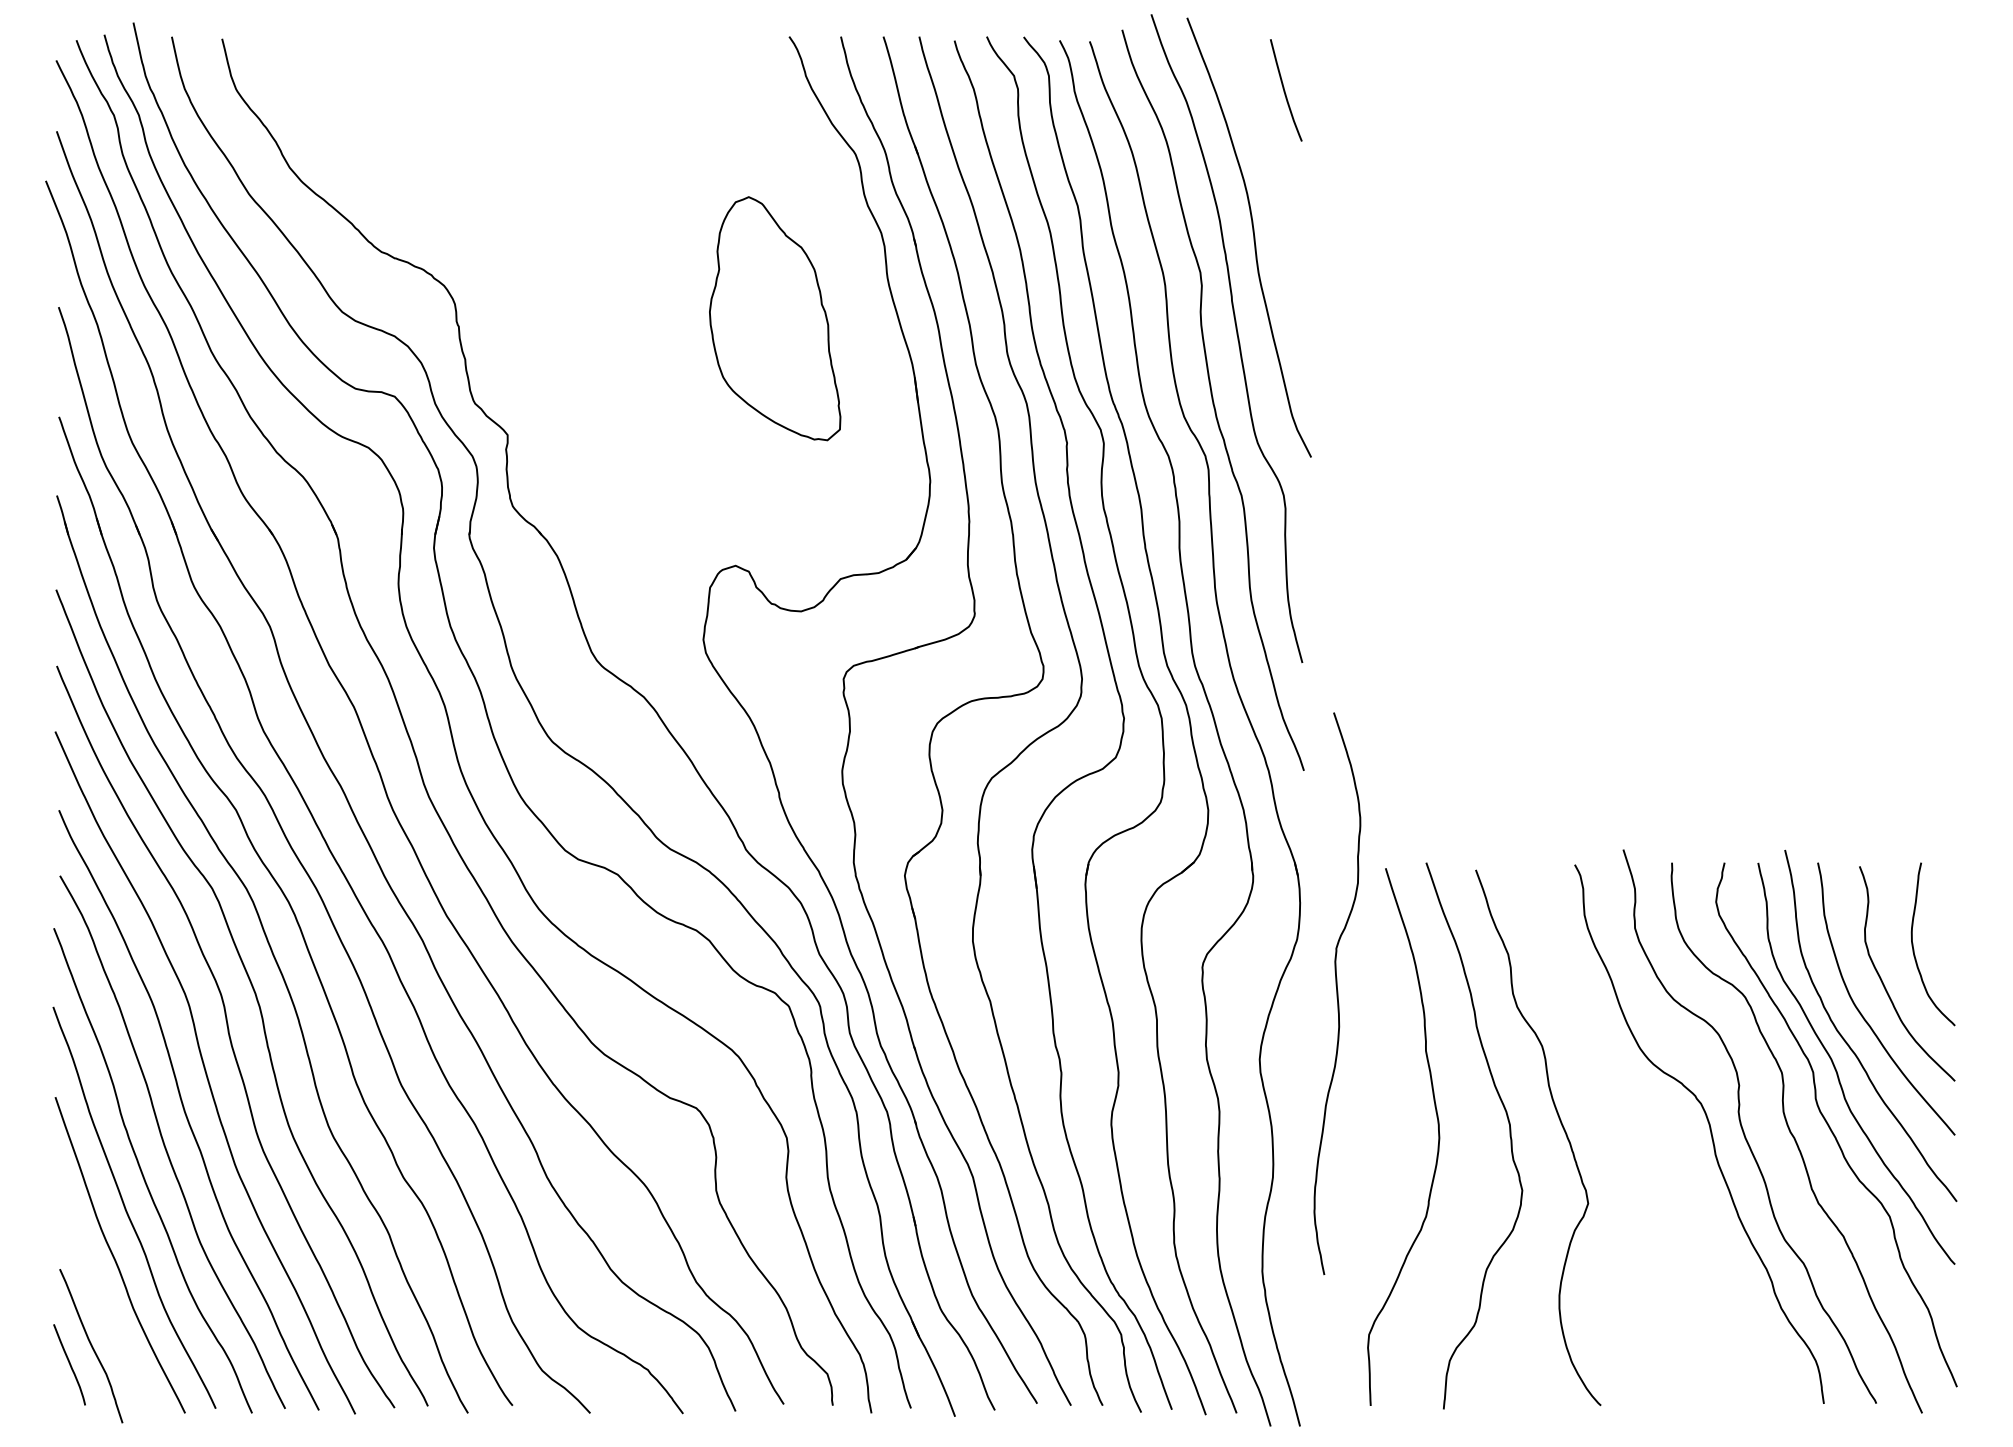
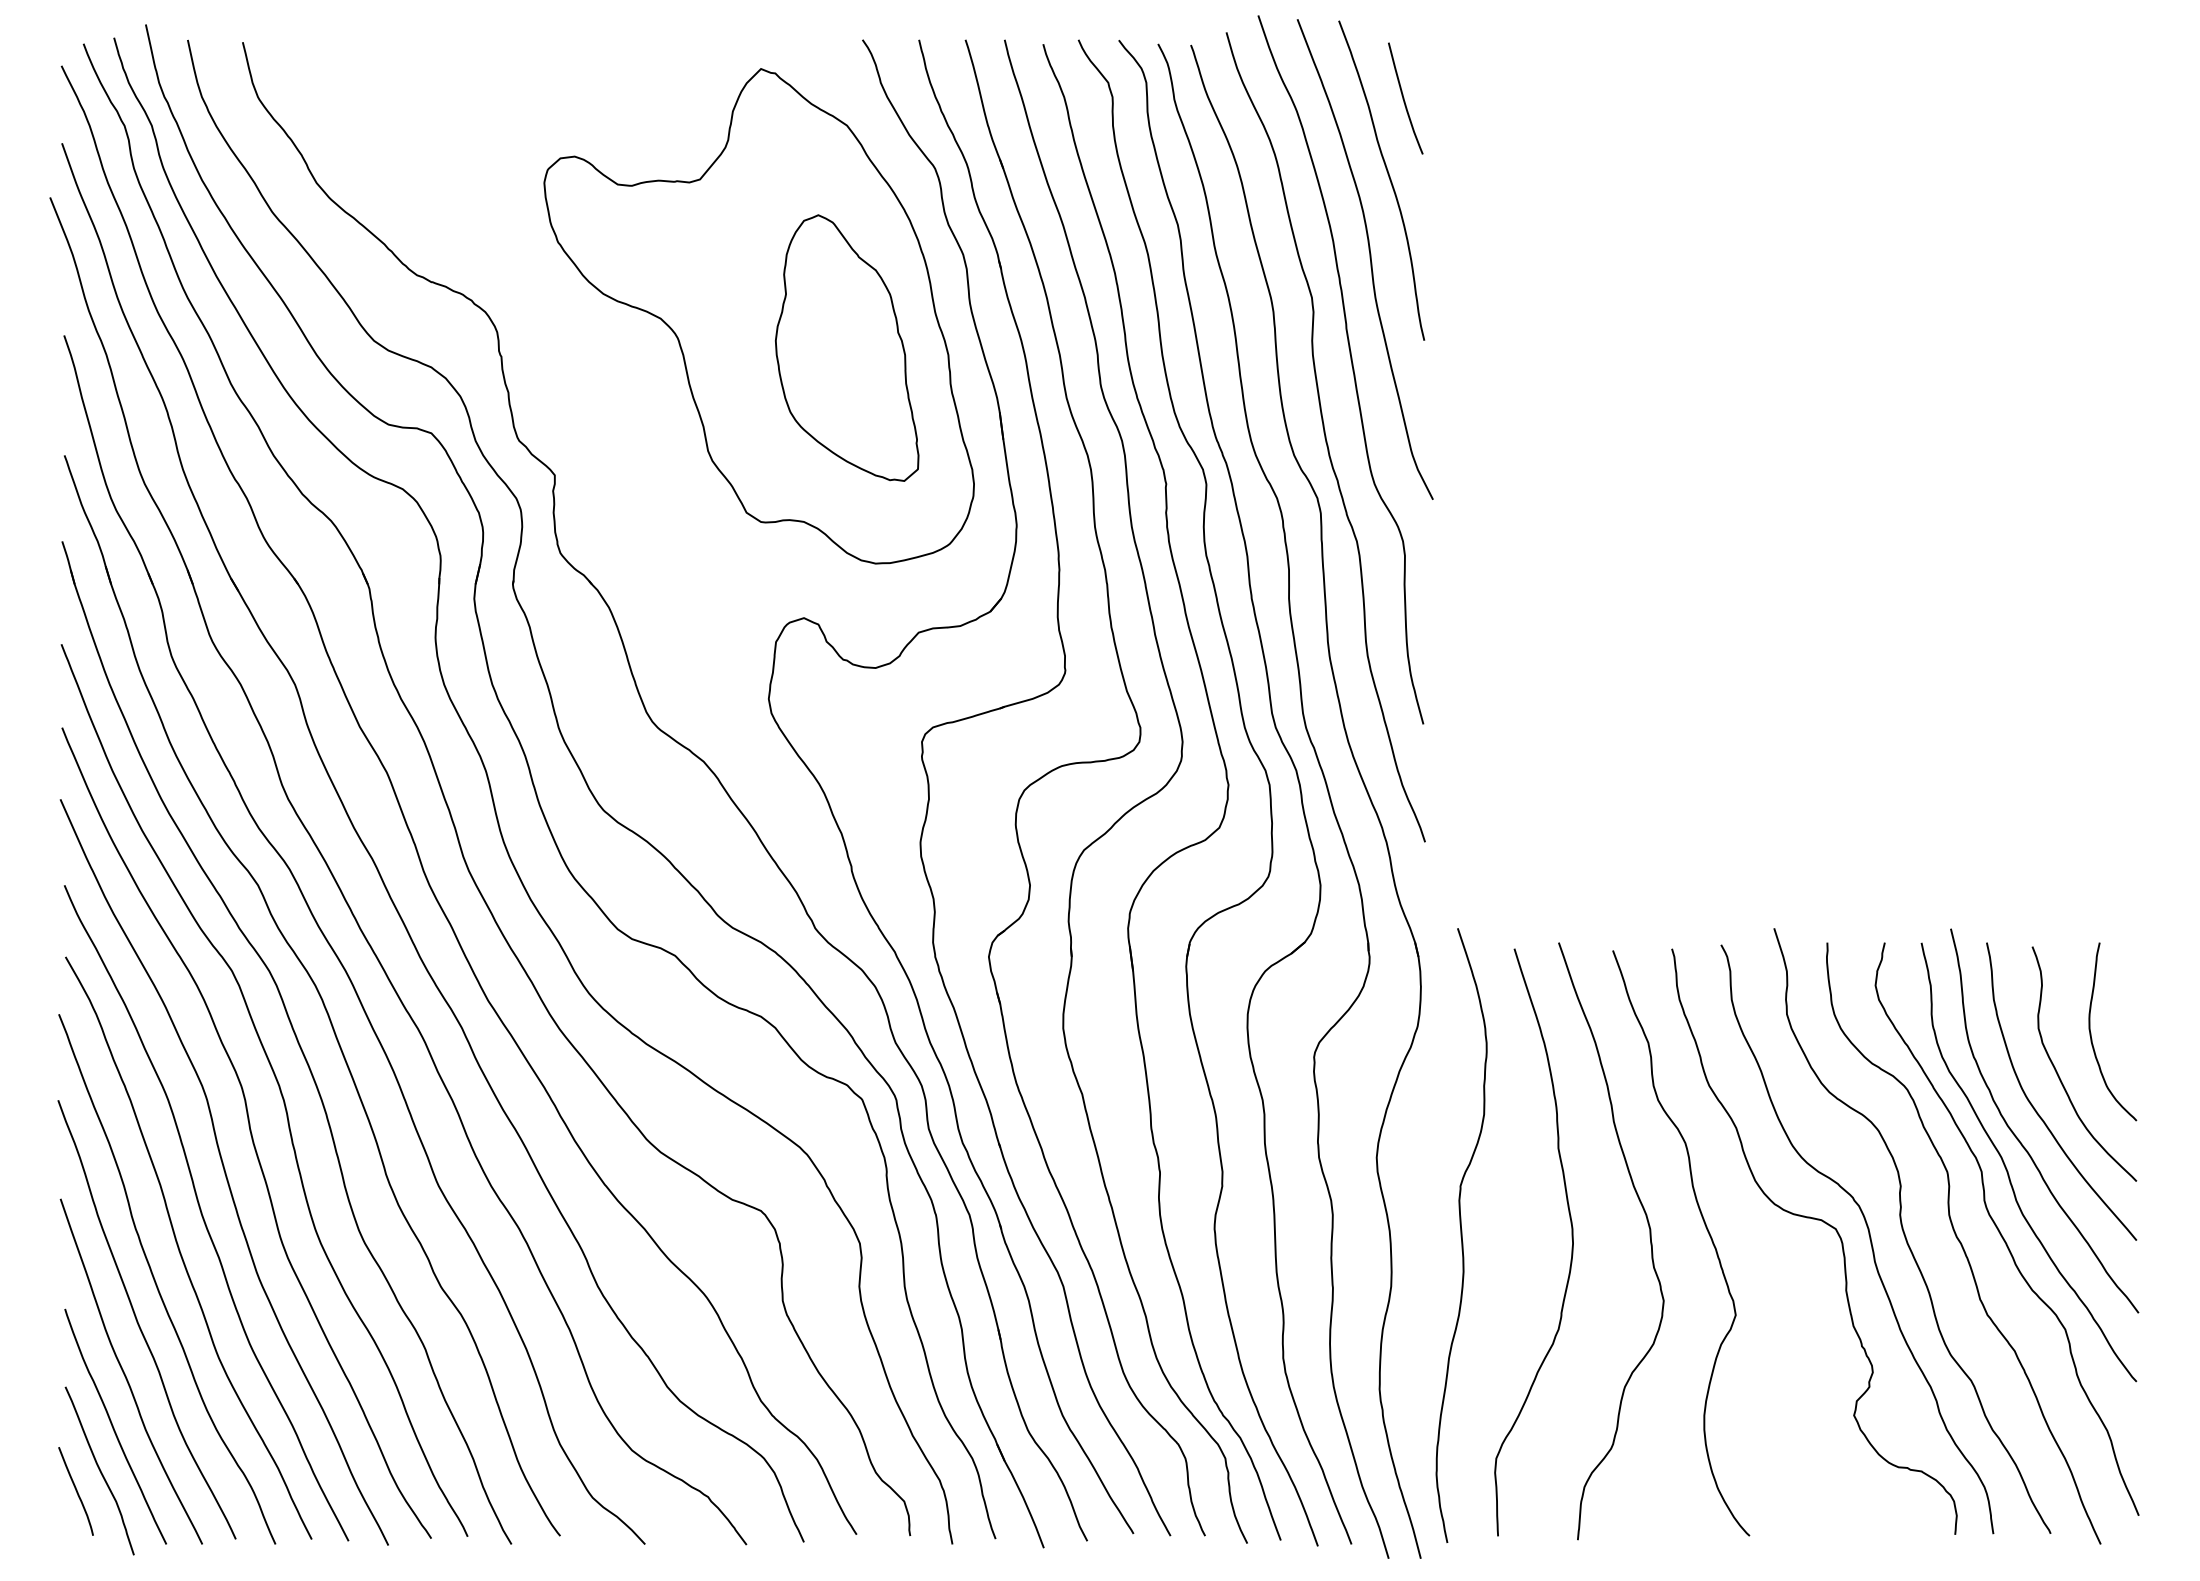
curve: (1270, 163) -> (1388, 178), added
part: (694, 289) -> (759, 316), added
curve: (1337, 993) -> (1461, 1235), moved
curve: (1670, 1120) -> (1825, 1224), added
curve: (104, 1305) -> (114, 1426), added

